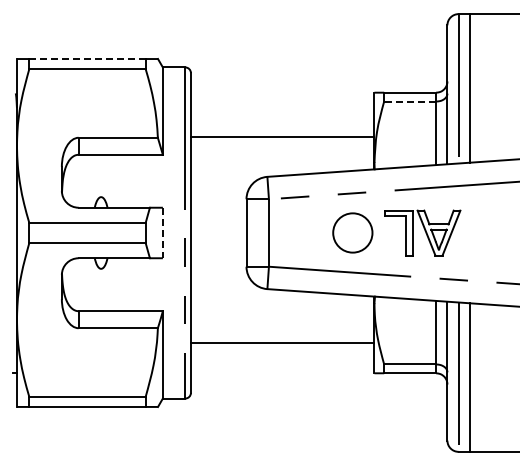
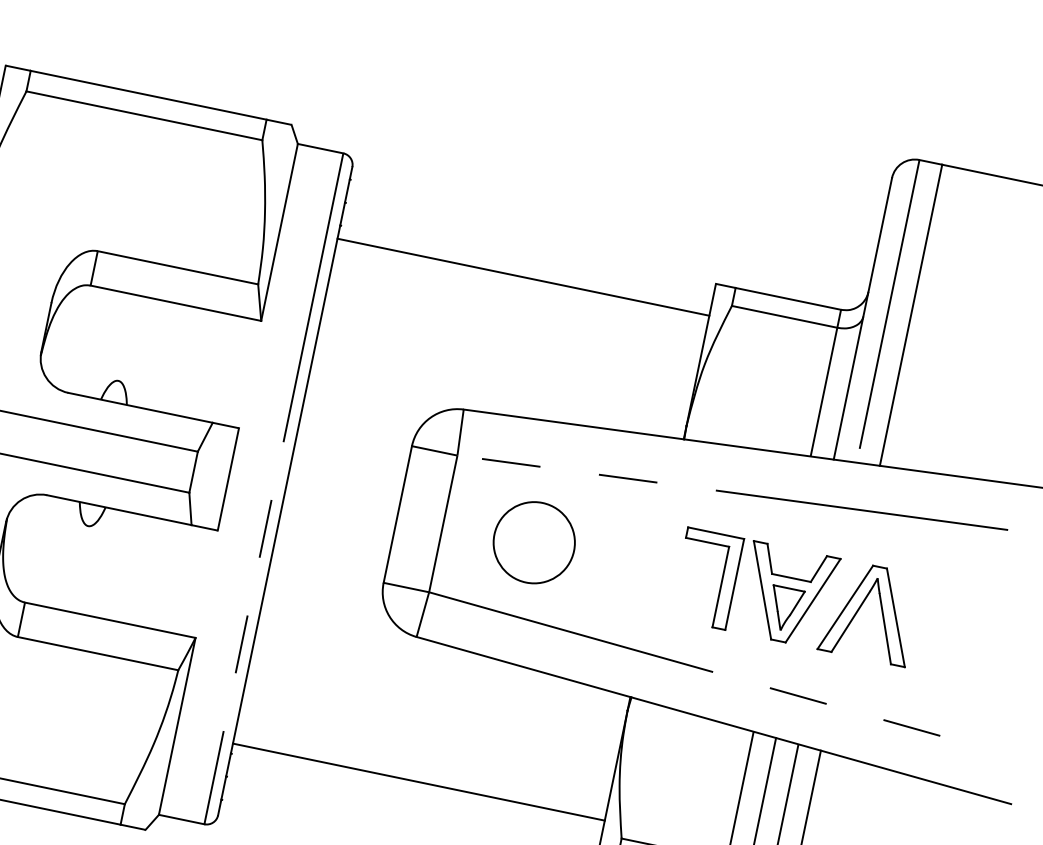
line: (87, 59) -> (148, 96), dashed -> solid
line: (409, 101) -> (783, 316), dashed -> solid
line: (282, 137) -> (523, 277), moved
circle: (352, 232) -> (533, 541), moved
part: (479, 232) -> (870, 611), added
line: (162, 233) -> (227, 480), dashed -> solid
line: (282, 342) -> (418, 781), moved

